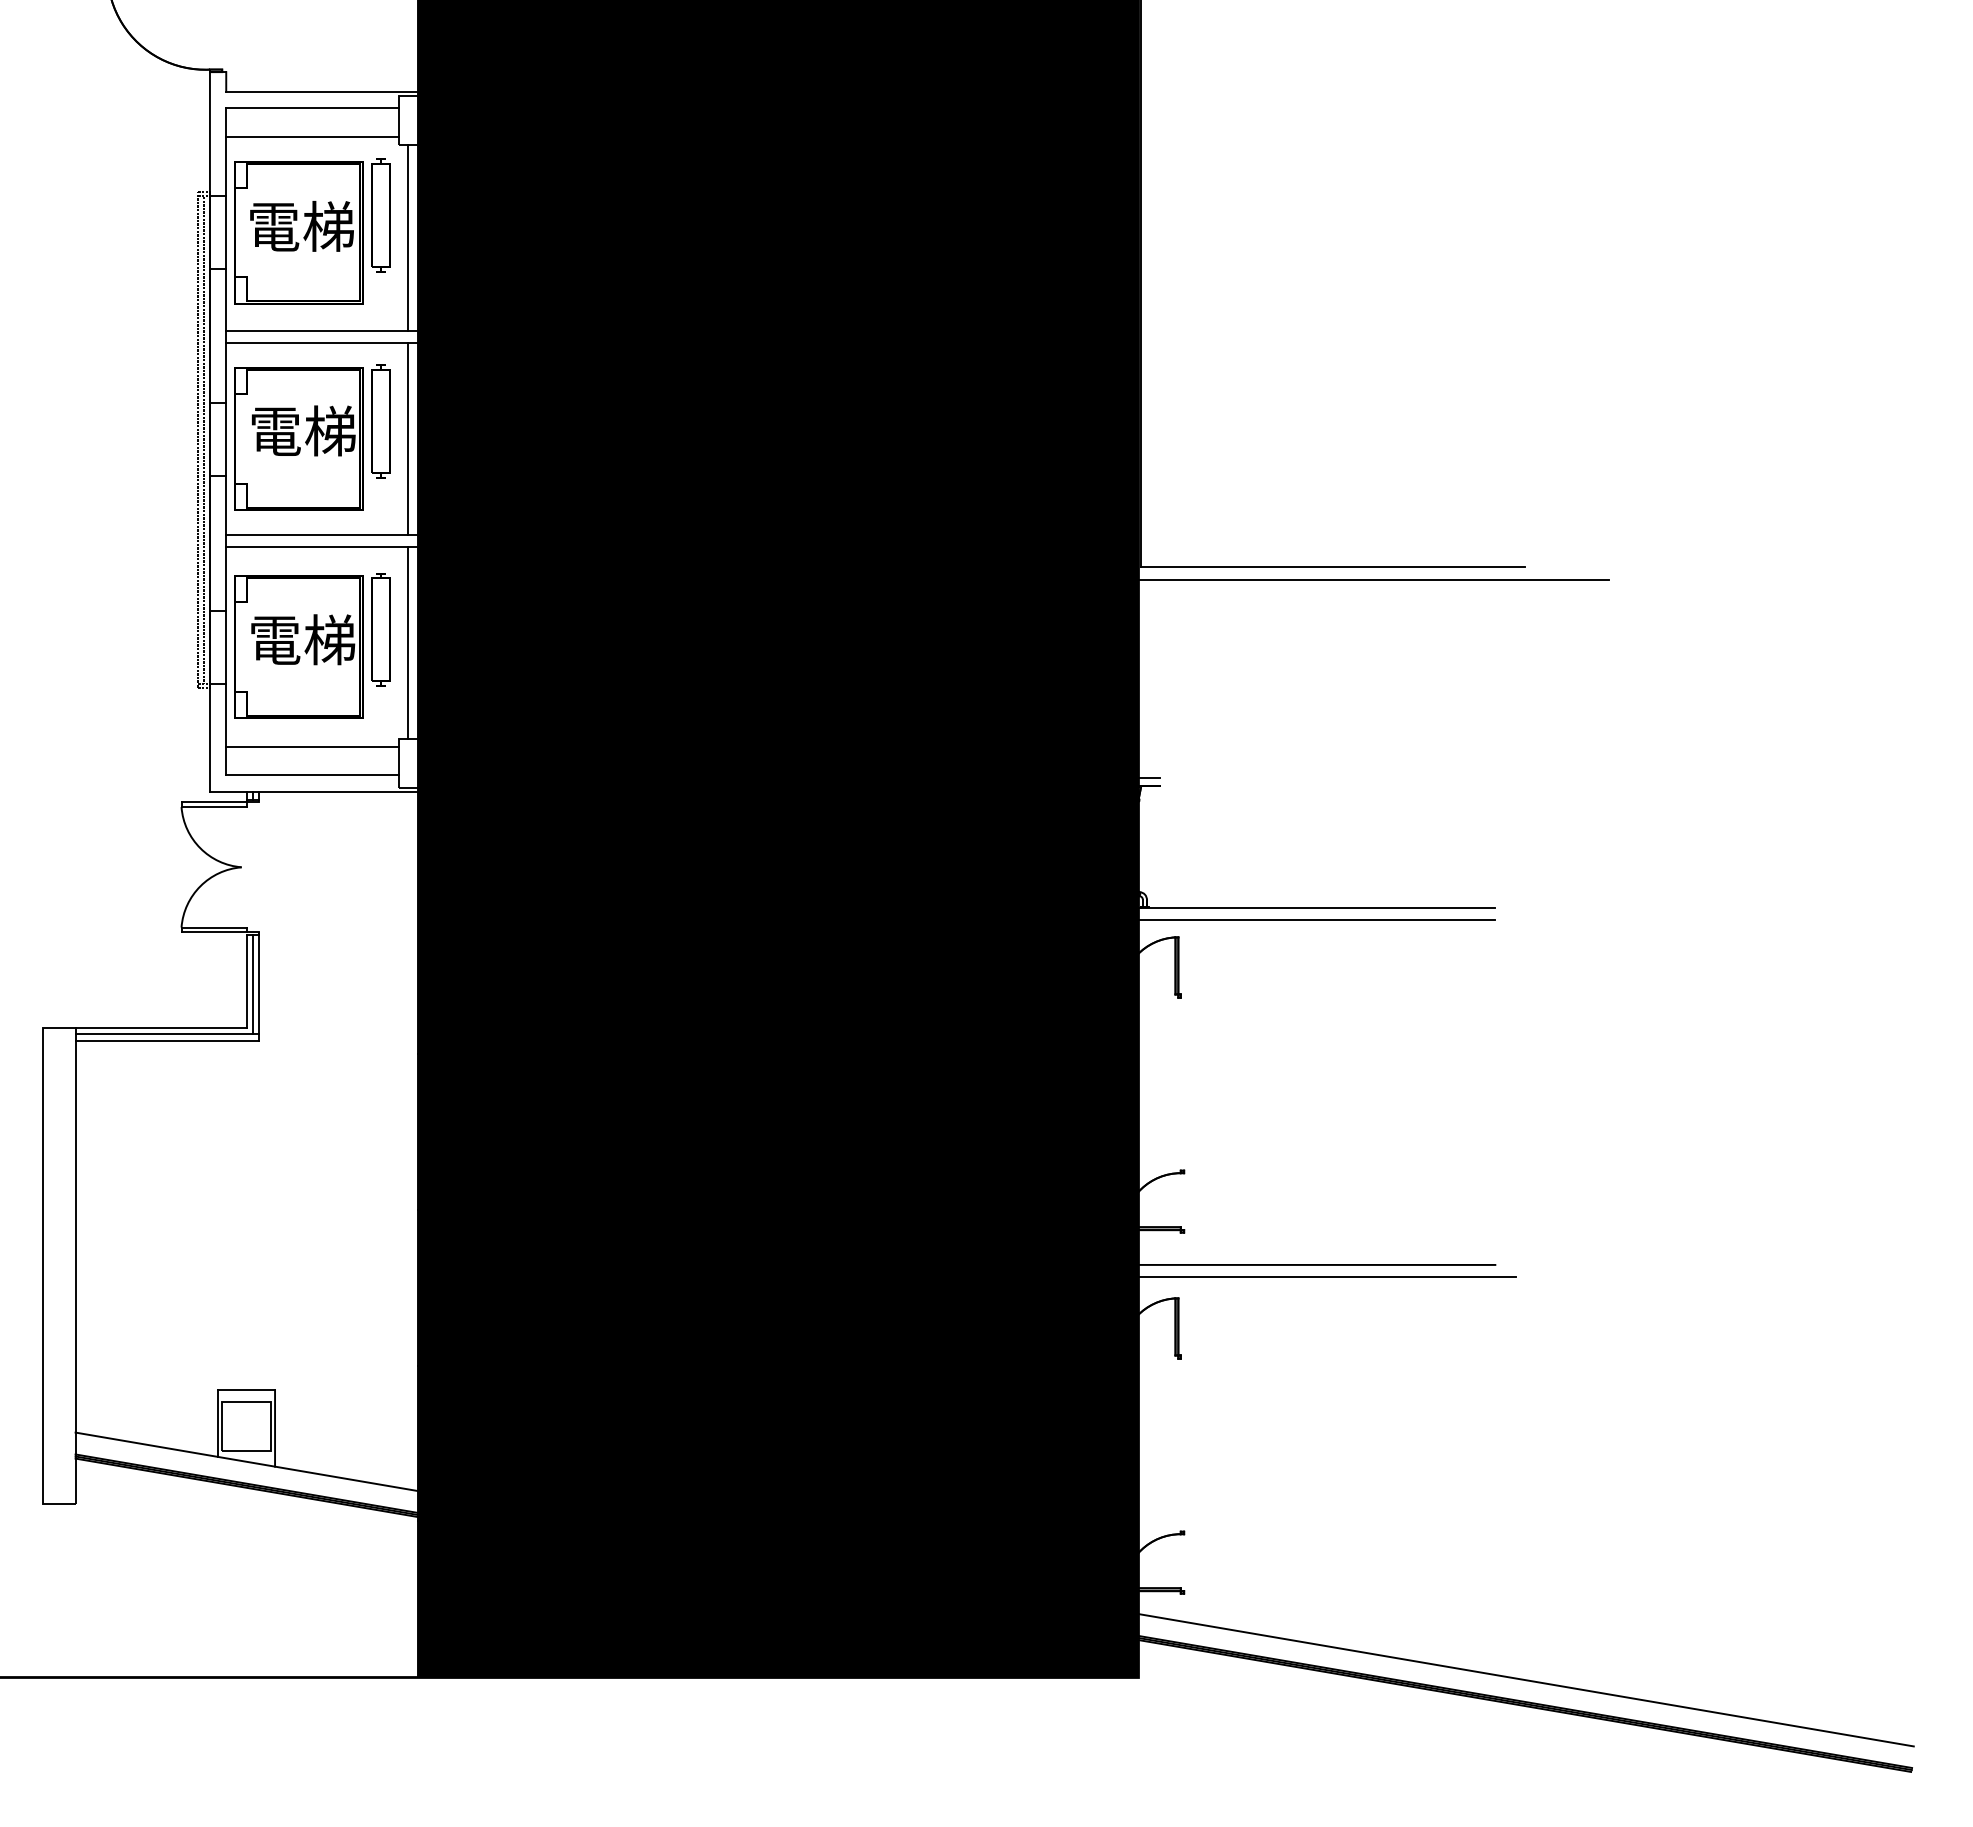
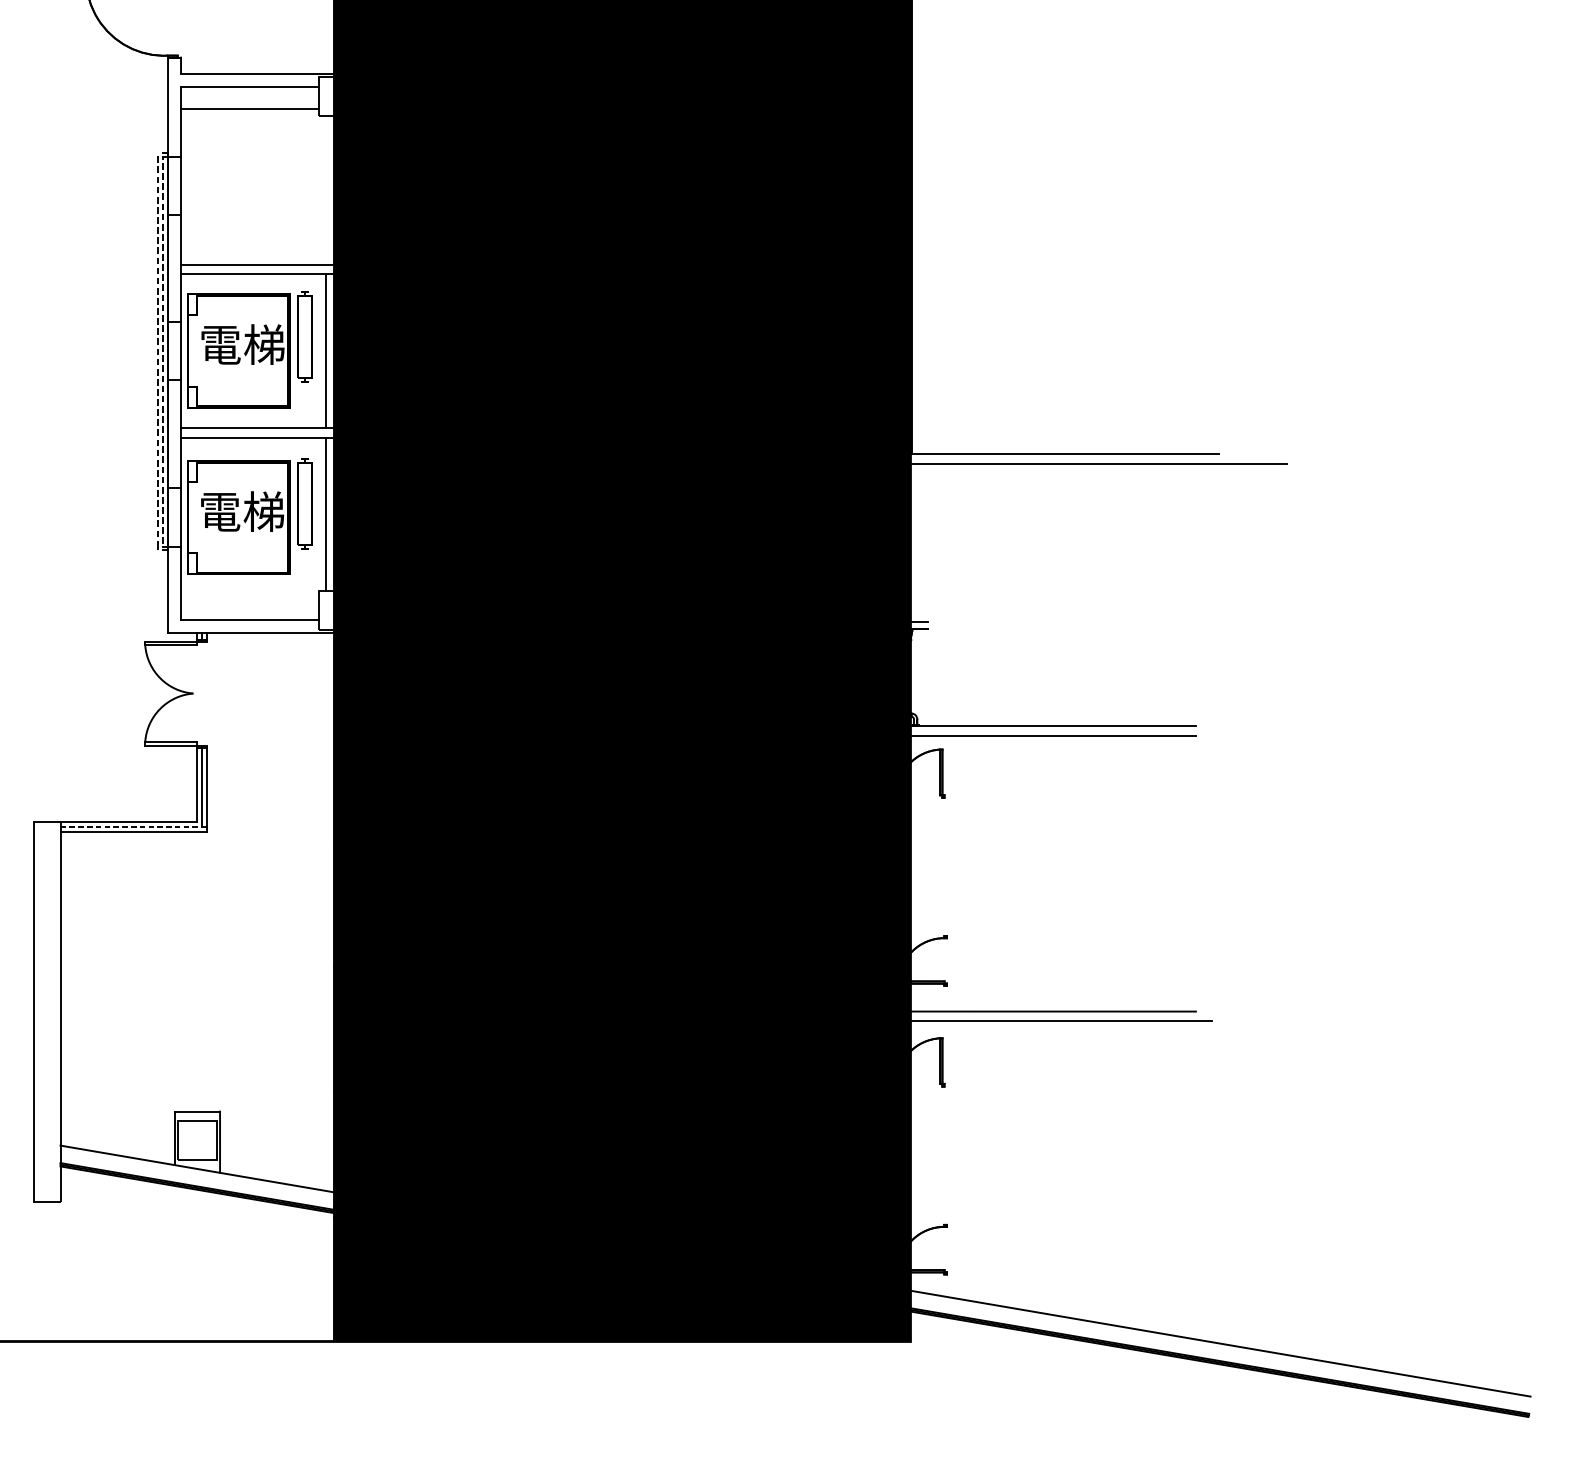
part: (312, 231) -> (250, 185), removed
line: (407, 237) -> (325, 189), removed
line: (312, 746) -> (250, 596), removed
line: (167, 1034) -> (134, 827), solid -> dashed

